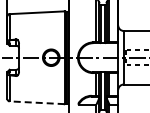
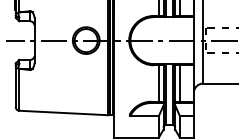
line: (37, 102) -> (64, 112), dashed -> solid

